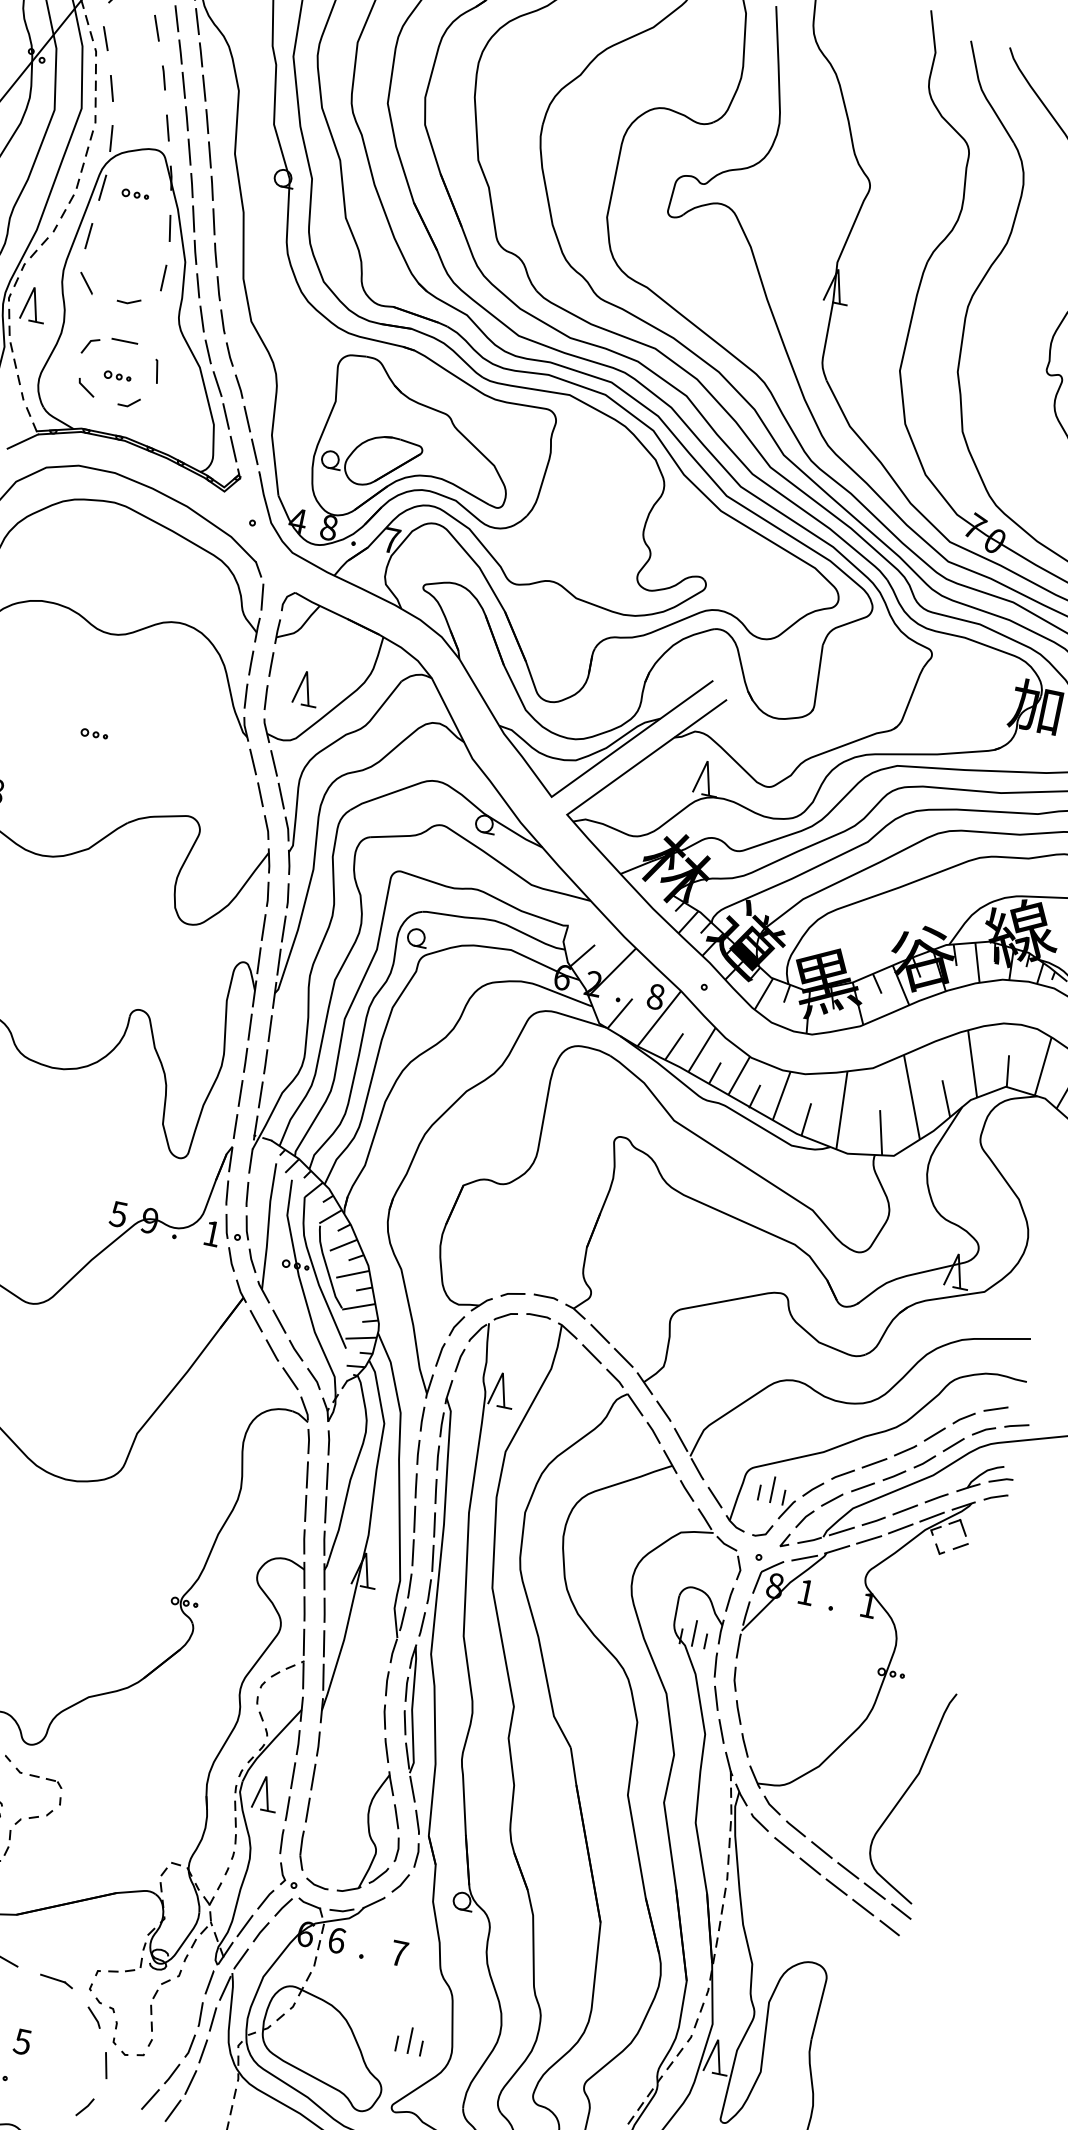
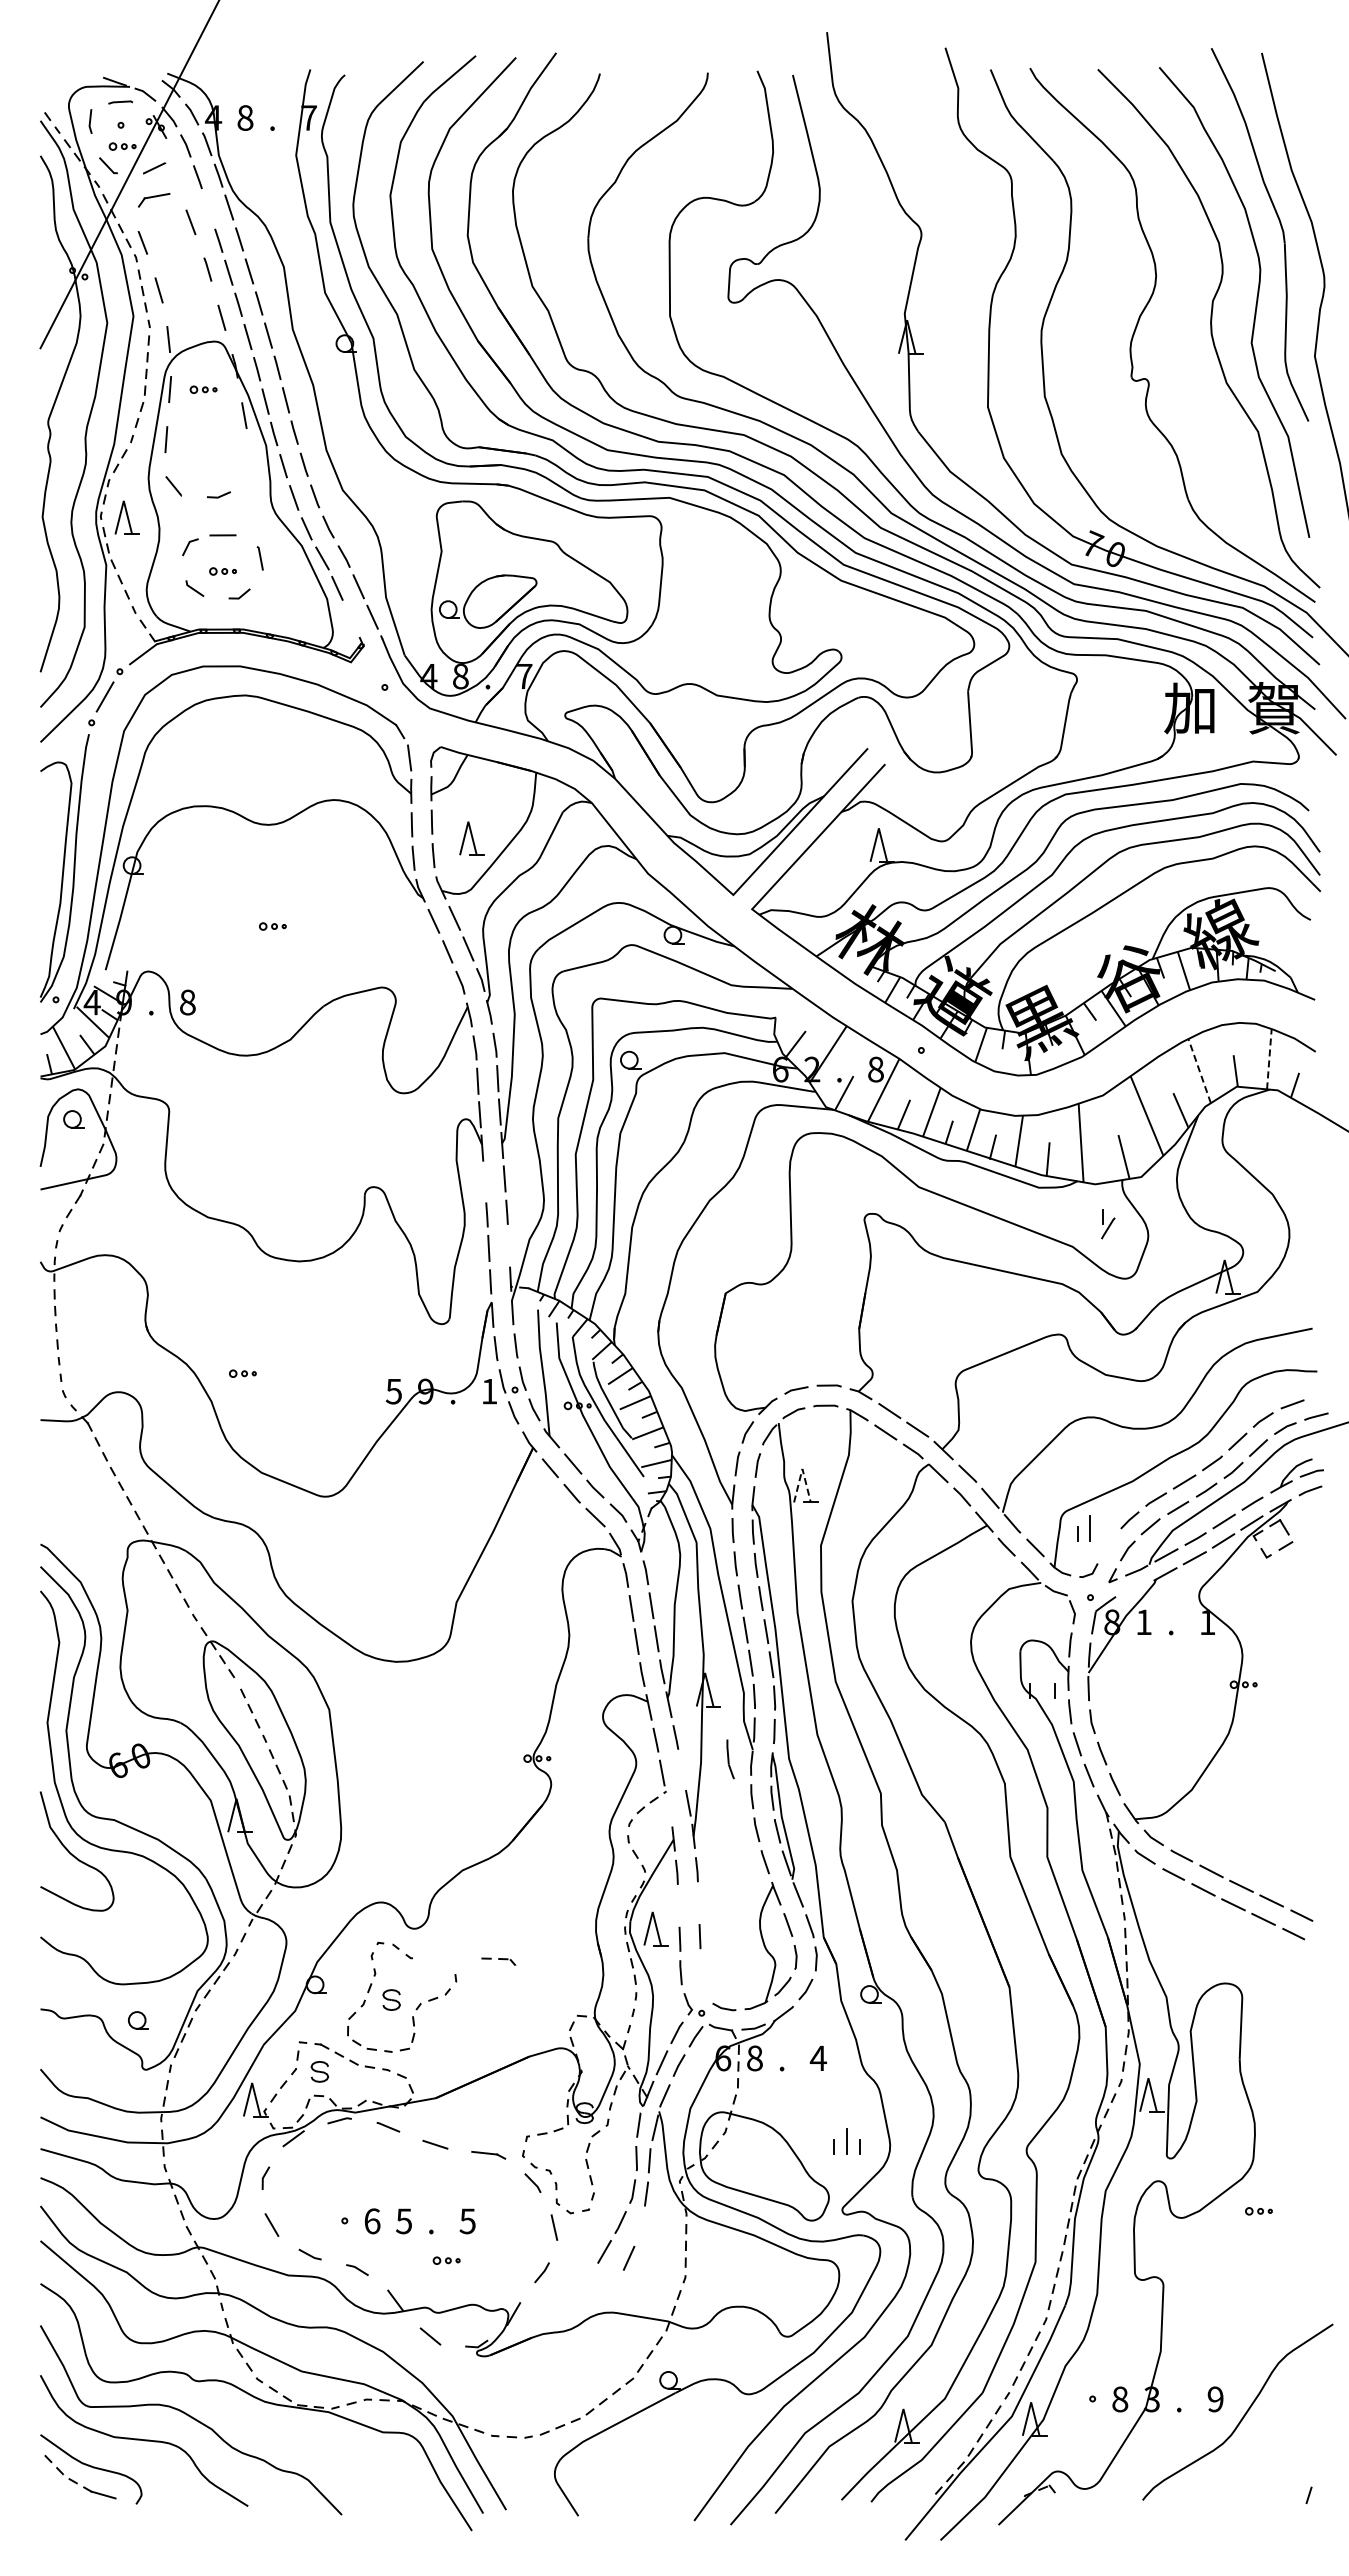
line: (176, 18) -> (208, 208), removed
line: (164, 278) -> (248, 465), removed
line: (233, 448) -> (351, 618), removed
line: (249, 1027) -> (484, 1181), removed
line: (972, 1064) -> (1199, 1071), solid -> dashed
line: (1043, 1065) -> (1269, 1058), solid -> dashed
line: (260, 1094) -> (508, 1245), removed
line: (503, 1372) -> (802, 1468), solid -> dashed
part: (787, 1506) -> (1108, 1224), moved
line: (804, 1557) -> (1135, 1588), removed
line: (694, 1632) -> (1042, 1684), removed
line: (323, 1643) -> (681, 1770), removed
line: (303, 1675) -> (668, 1805), removed
line: (293, 1775) -> (678, 1905), removed
line: (313, 1776) -> (698, 1902), removed
part: (45, 1781) -> (498, 1961), moved
curve: (906, 1793) -> (1282, 1798), removed
part: (302, 1850) -> (730, 1759), moved
text: (336, 1940) -> (754, 2058), 6 -> 8
text: (399, 1952) -> (818, 2057), 7 -> 4
line: (190, 2081) -> (640, 2226), removed

